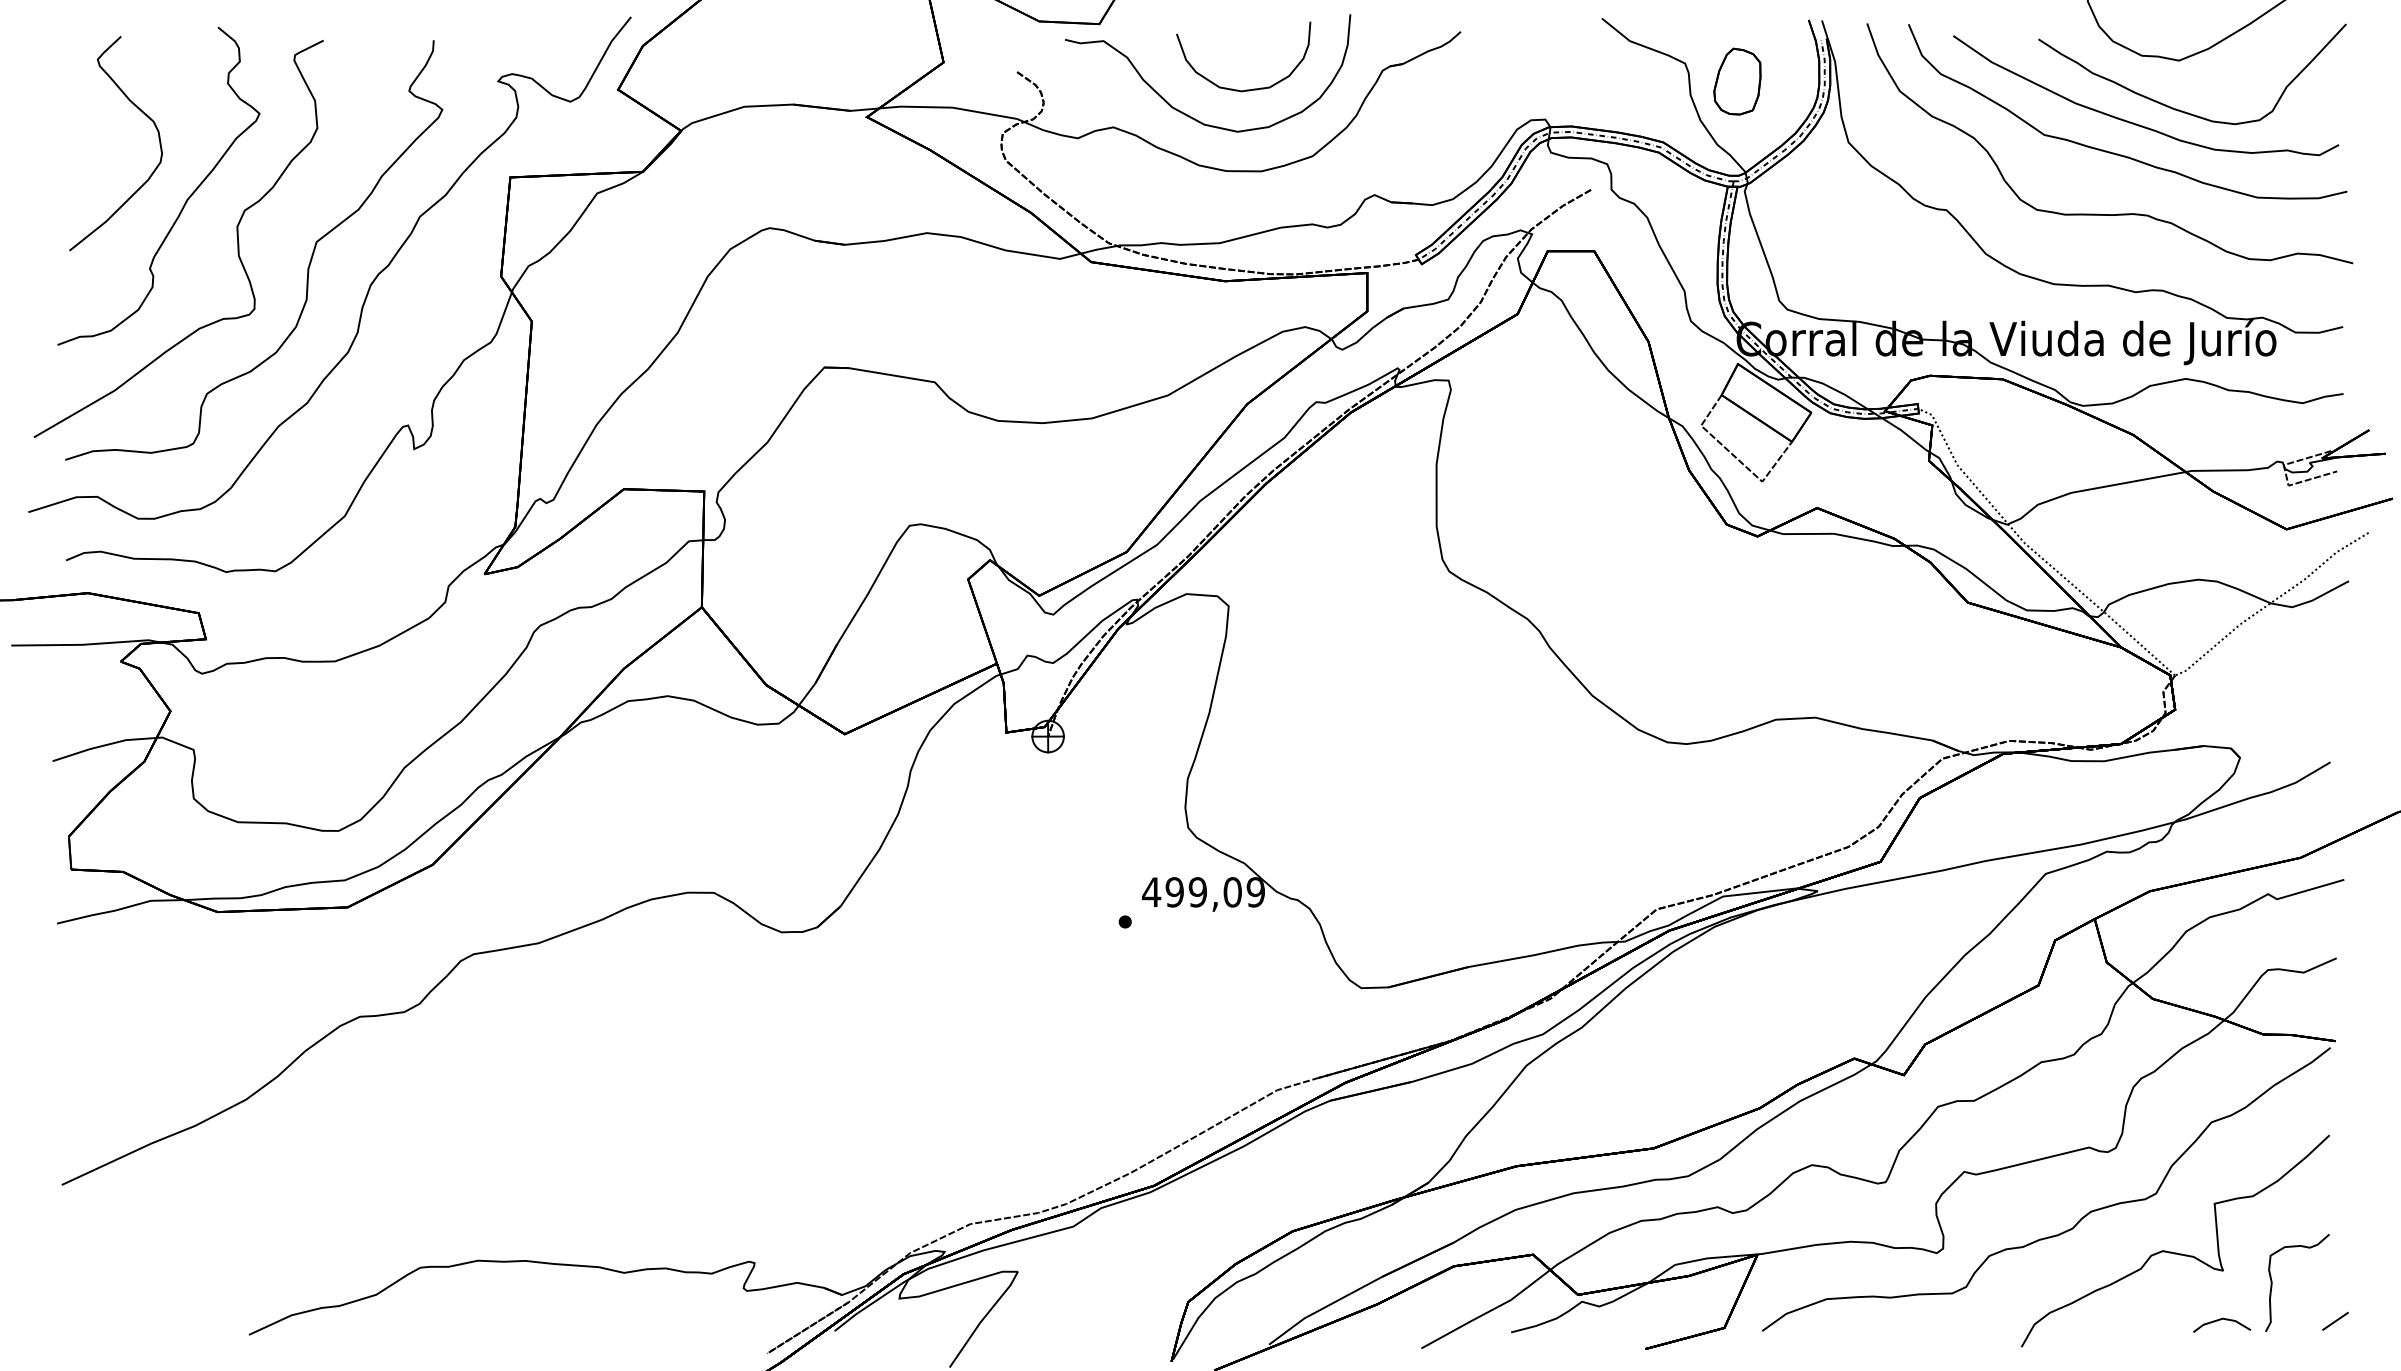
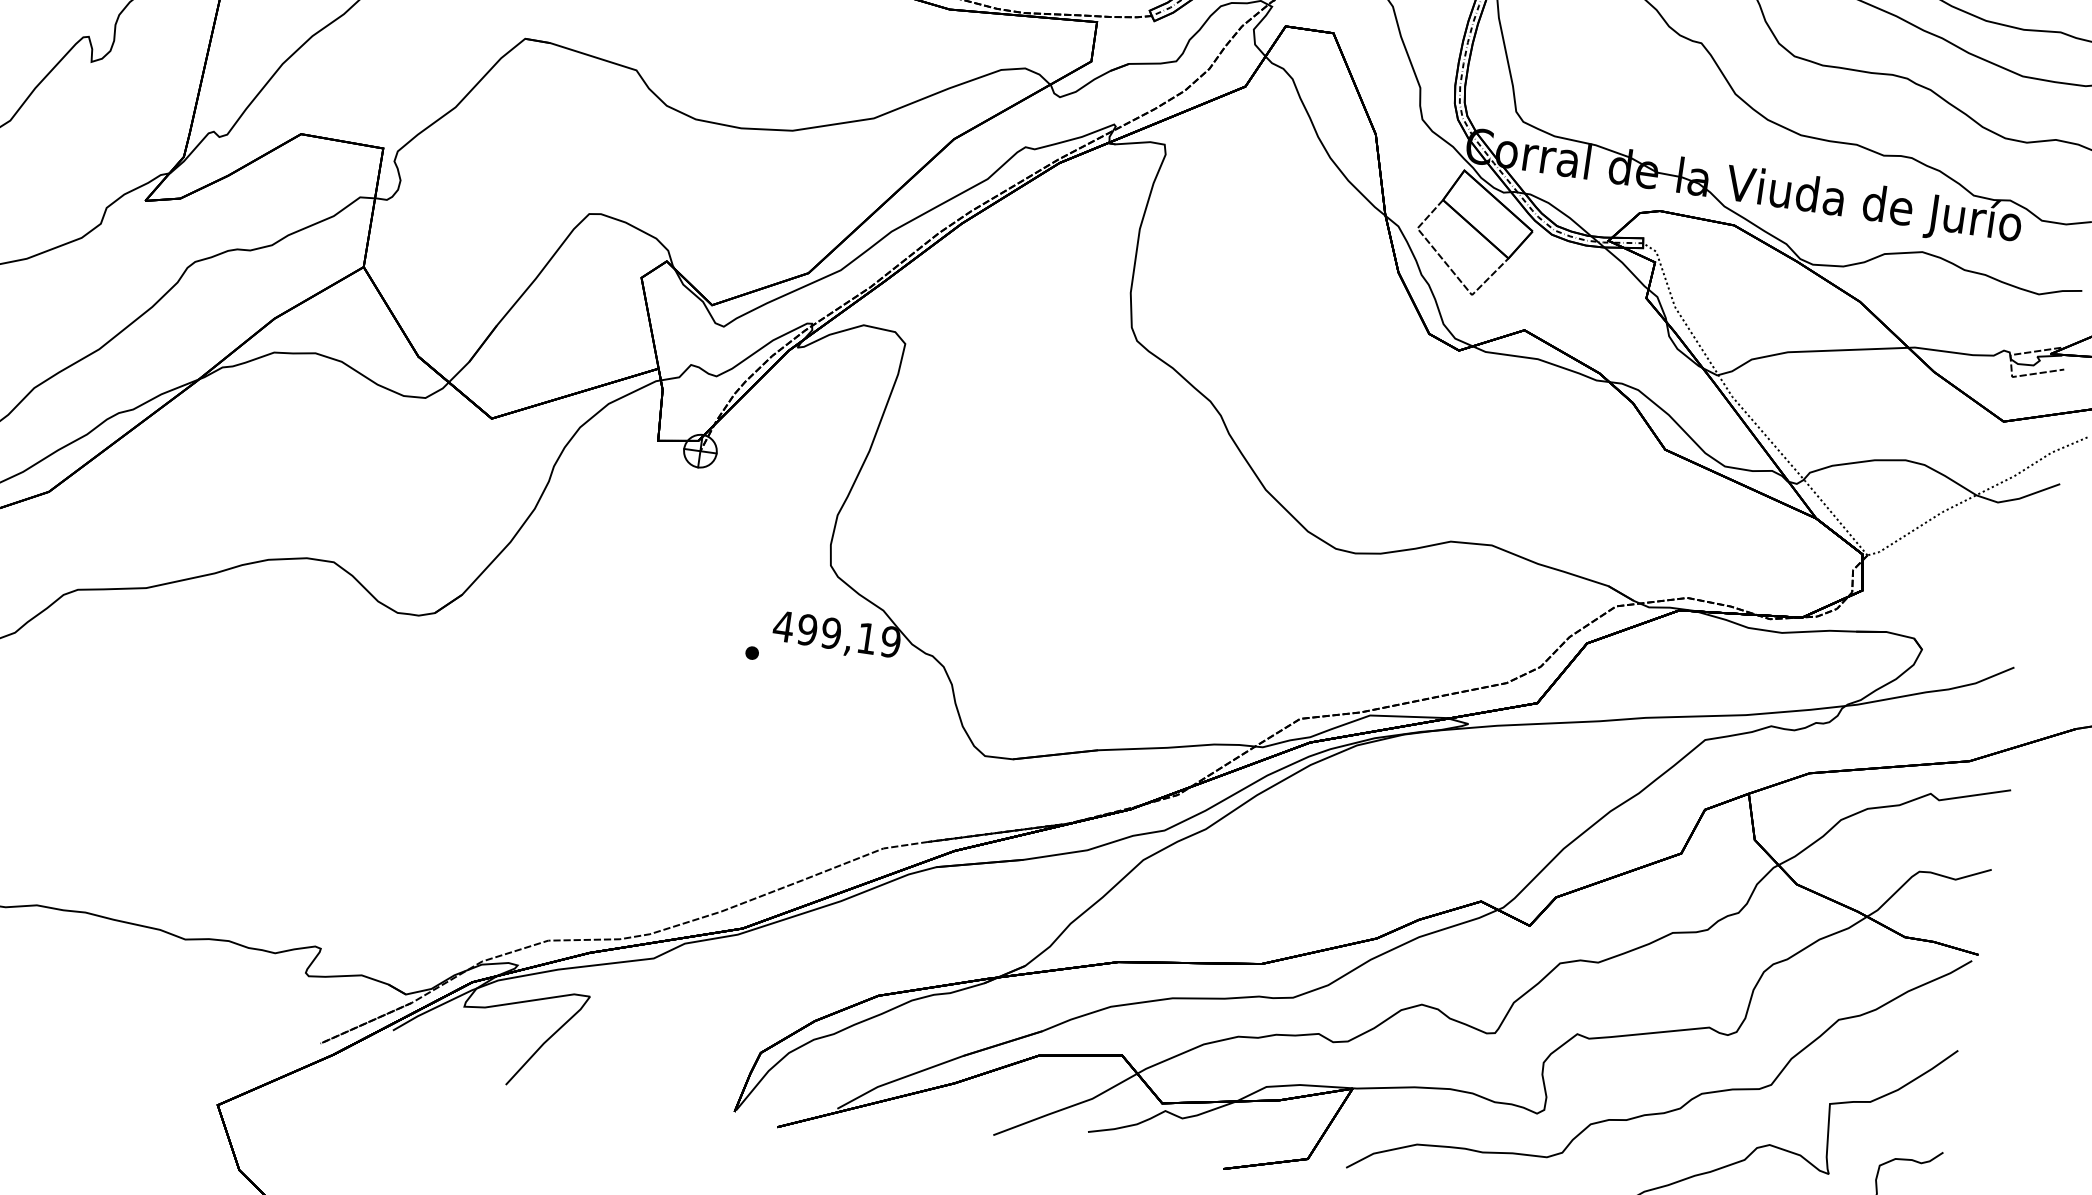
text: (1232, 892) -> (866, 638), 499,09 -> 499,19

